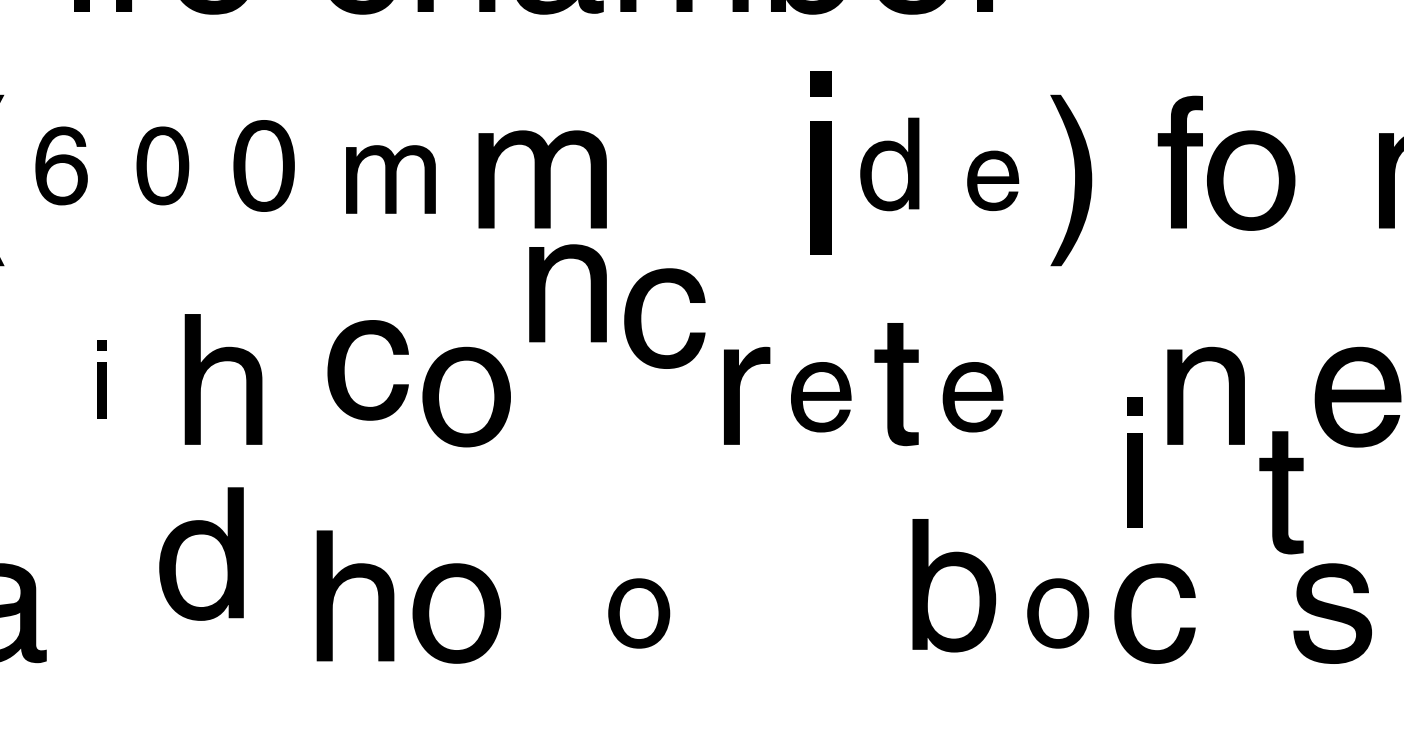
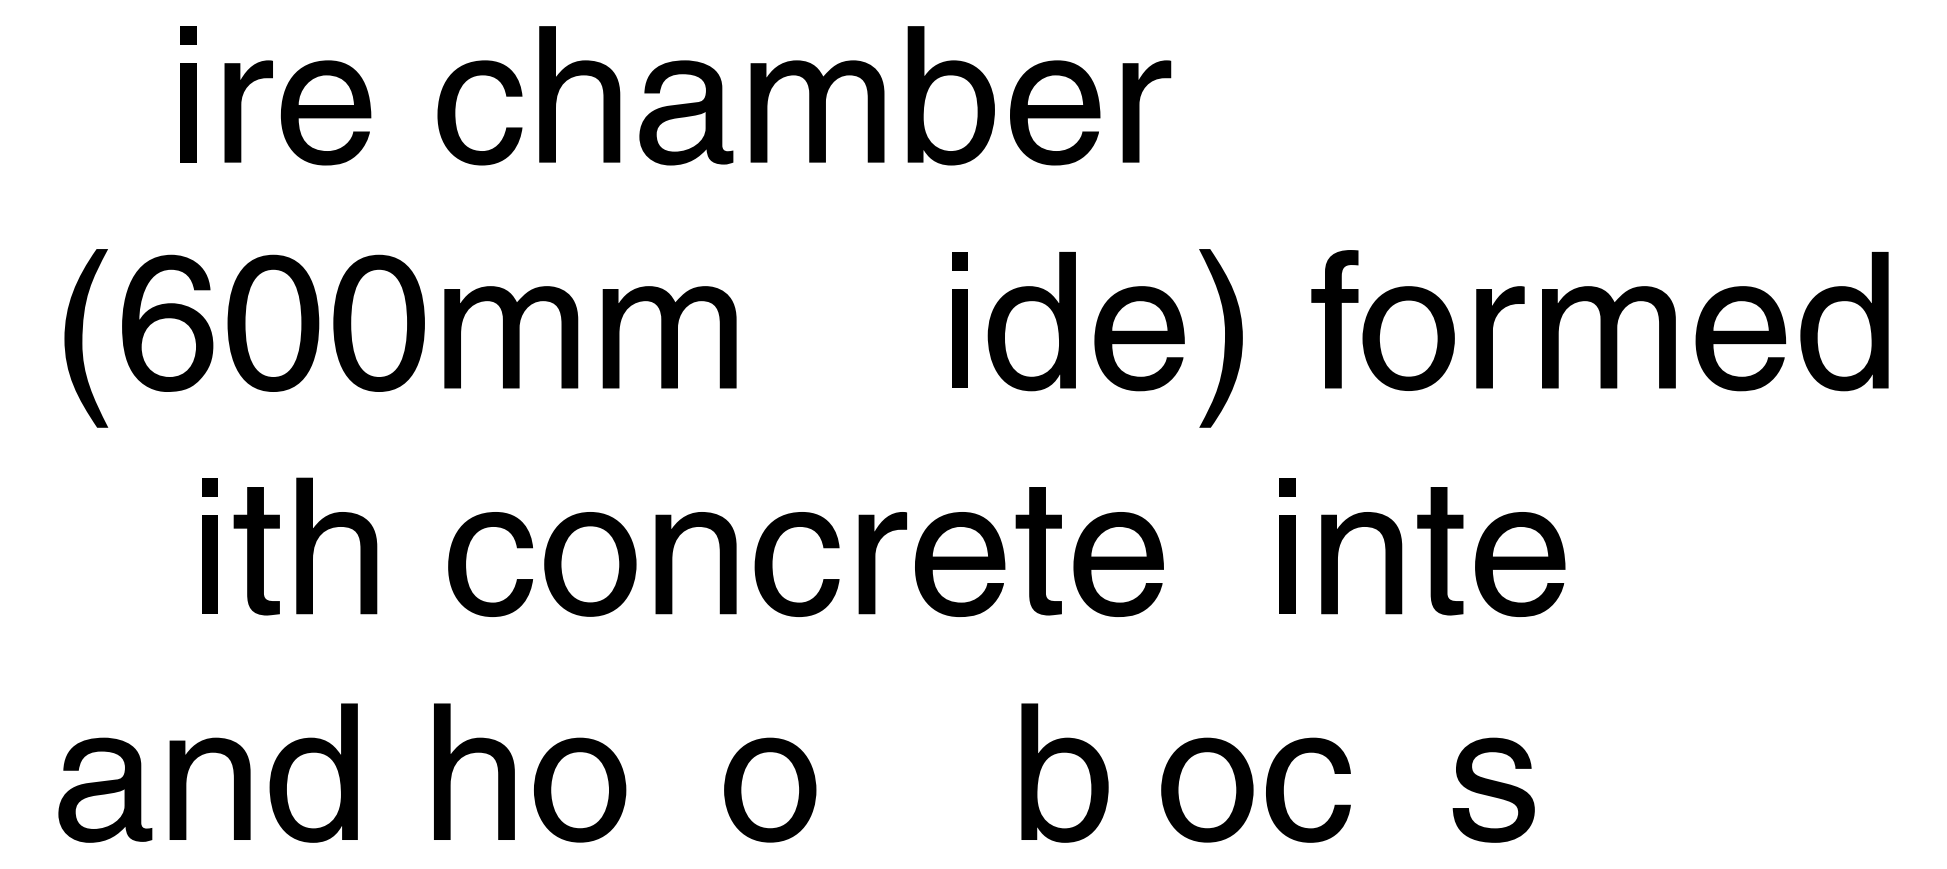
part: (820, 162) -> (959, 319), size x0.71
part: (889, 164) -> (1031, 321), size x1.43
part: (61, 165) -> (167, 322), size x1.67
part: (162, 165) -> (273, 322), size x1.67
part: (263, 165) -> (378, 322), size x1.43
part: (391, 179) -> (511, 337), size x1.43
fill: (1339, 179) -> (1500, 337), added
part: (993, 180) -> (1139, 338), size x1.67
part: (545, 293) -> (672, 563), moved
part: (641, 318) -> (772, 564), moved
part: (345, 366) -> (466, 560), moved
part: (101, 379) -> (209, 545), size x1.67
fill: (146, 384) -> (256, 551), added
part: (821, 397) -> (960, 564), size x1.43
part: (972, 397) -> (1118, 564), size x1.43
part: (1134, 462) -> (1287, 545), moved
part: (1281, 493) -> (1440, 551), moved
part: (201, 553) -> (313, 772), moved
part: (953, 585) -> (1064, 772), moved
fill: (101, 611) -> (209, 788), added
part: (639, 612) -> (770, 789), size x1.43
part: (1058, 612) -> (1207, 789), size x1.43

